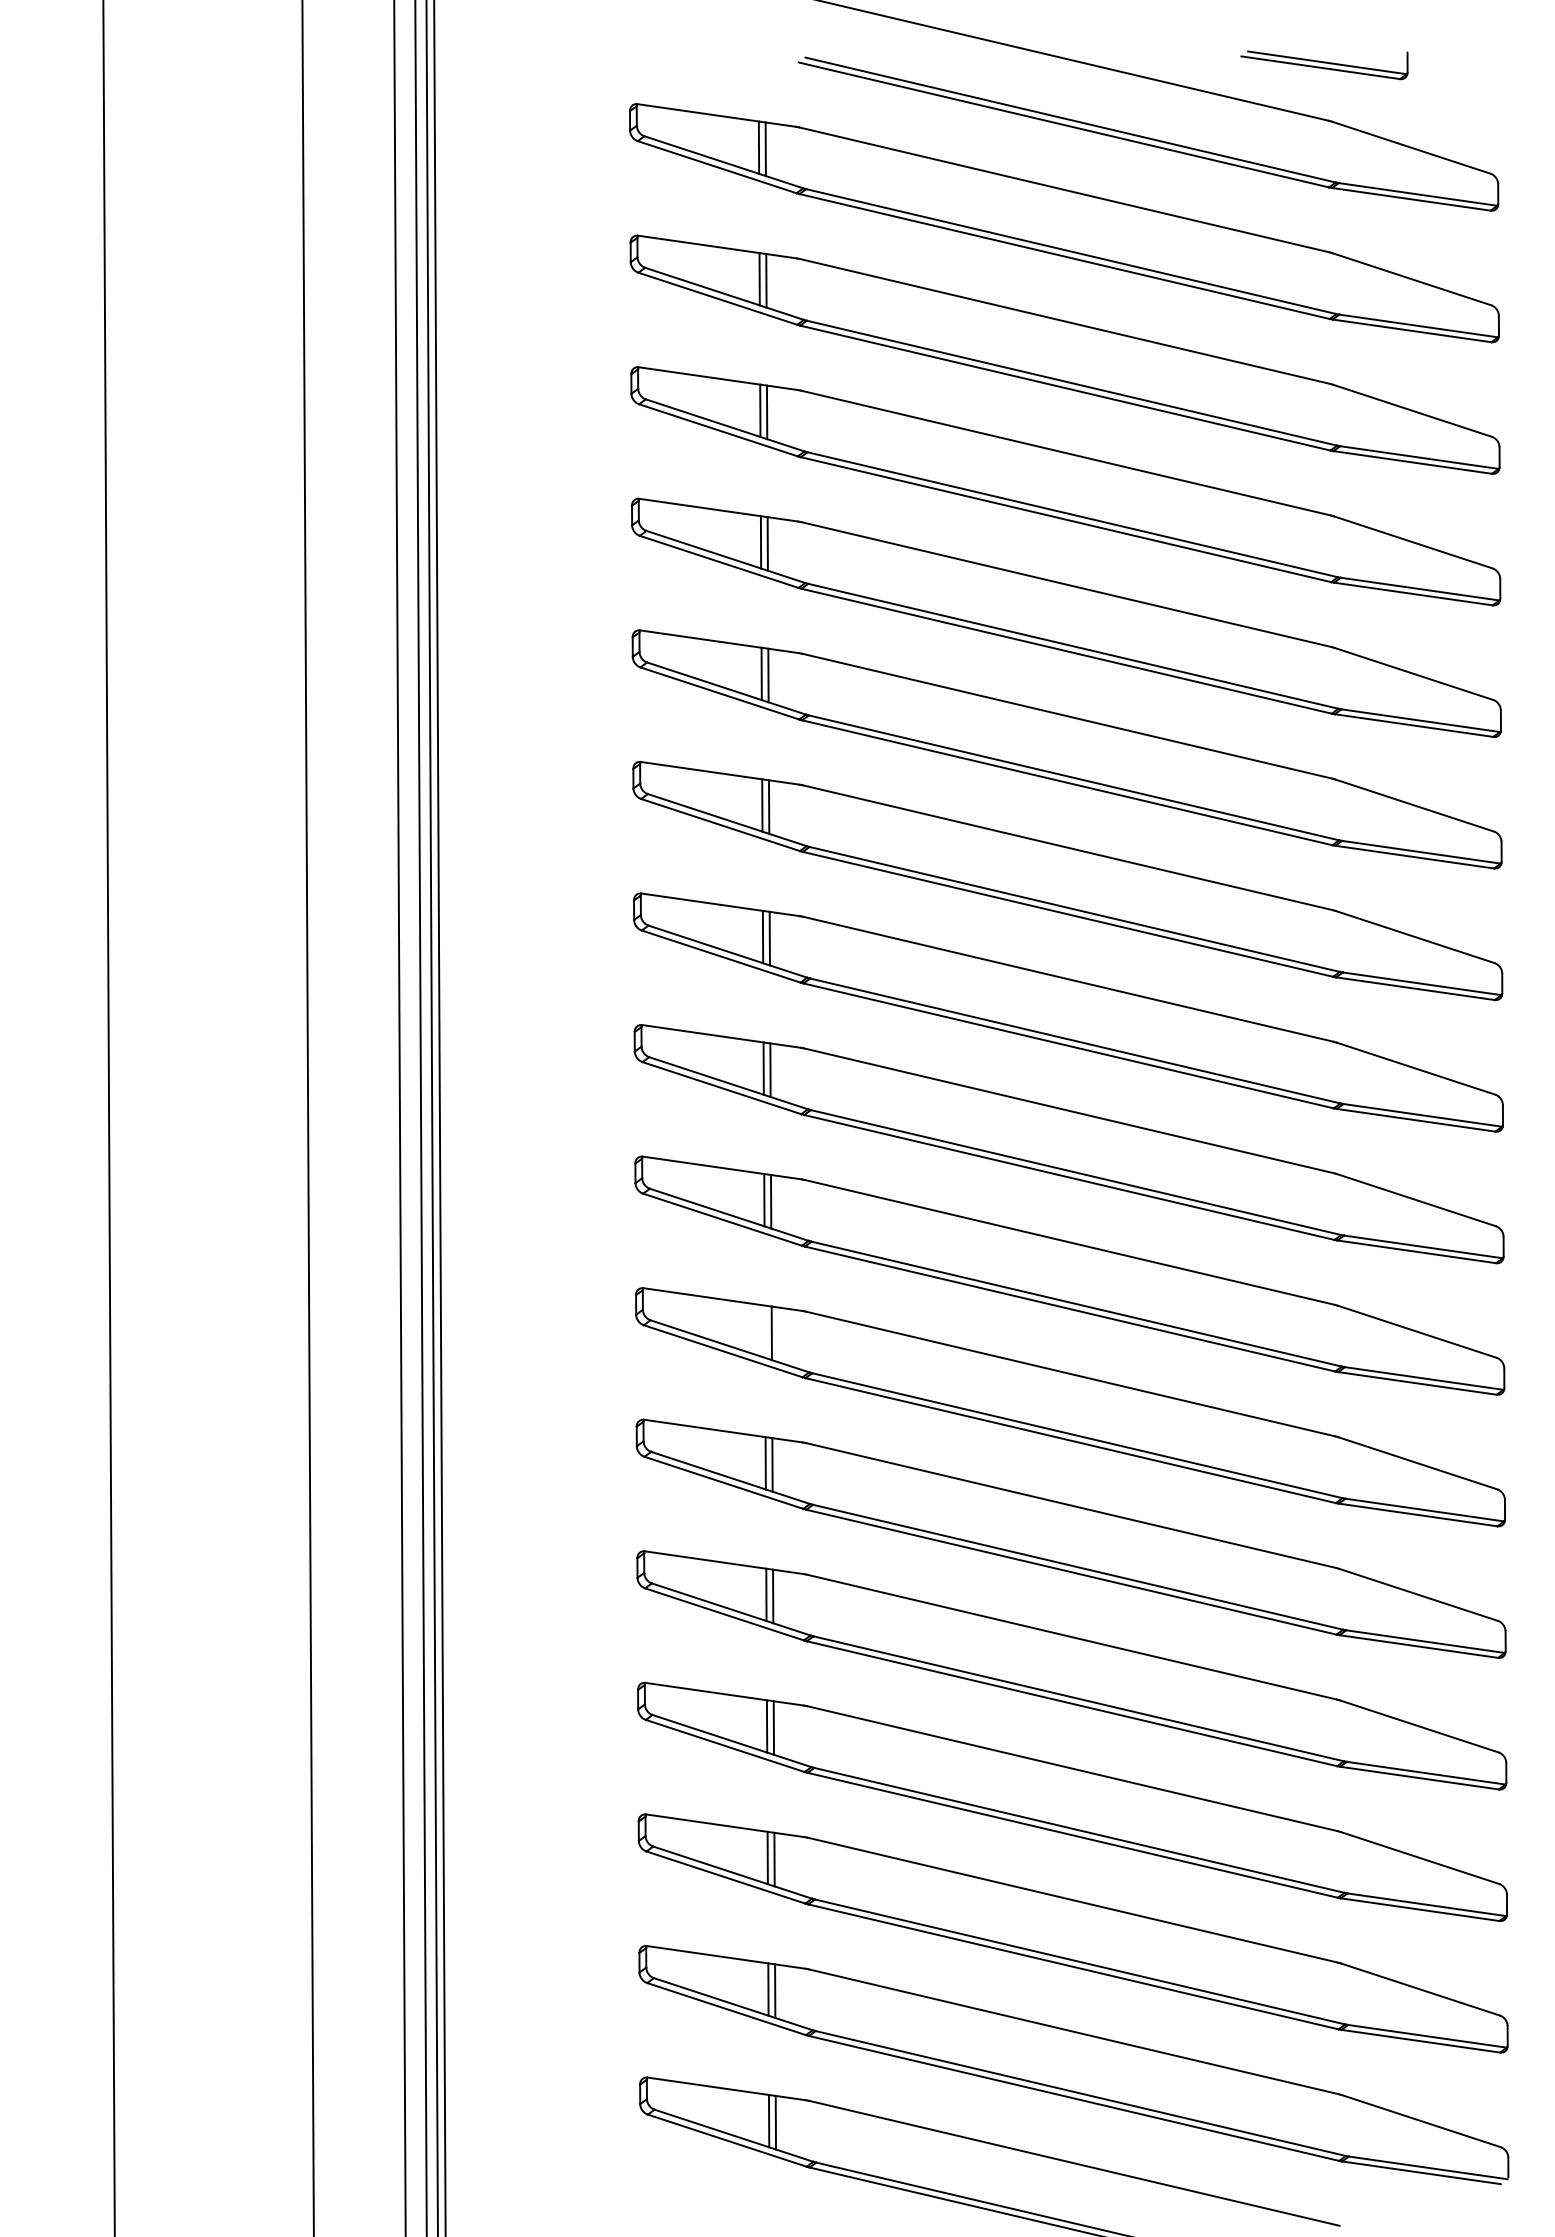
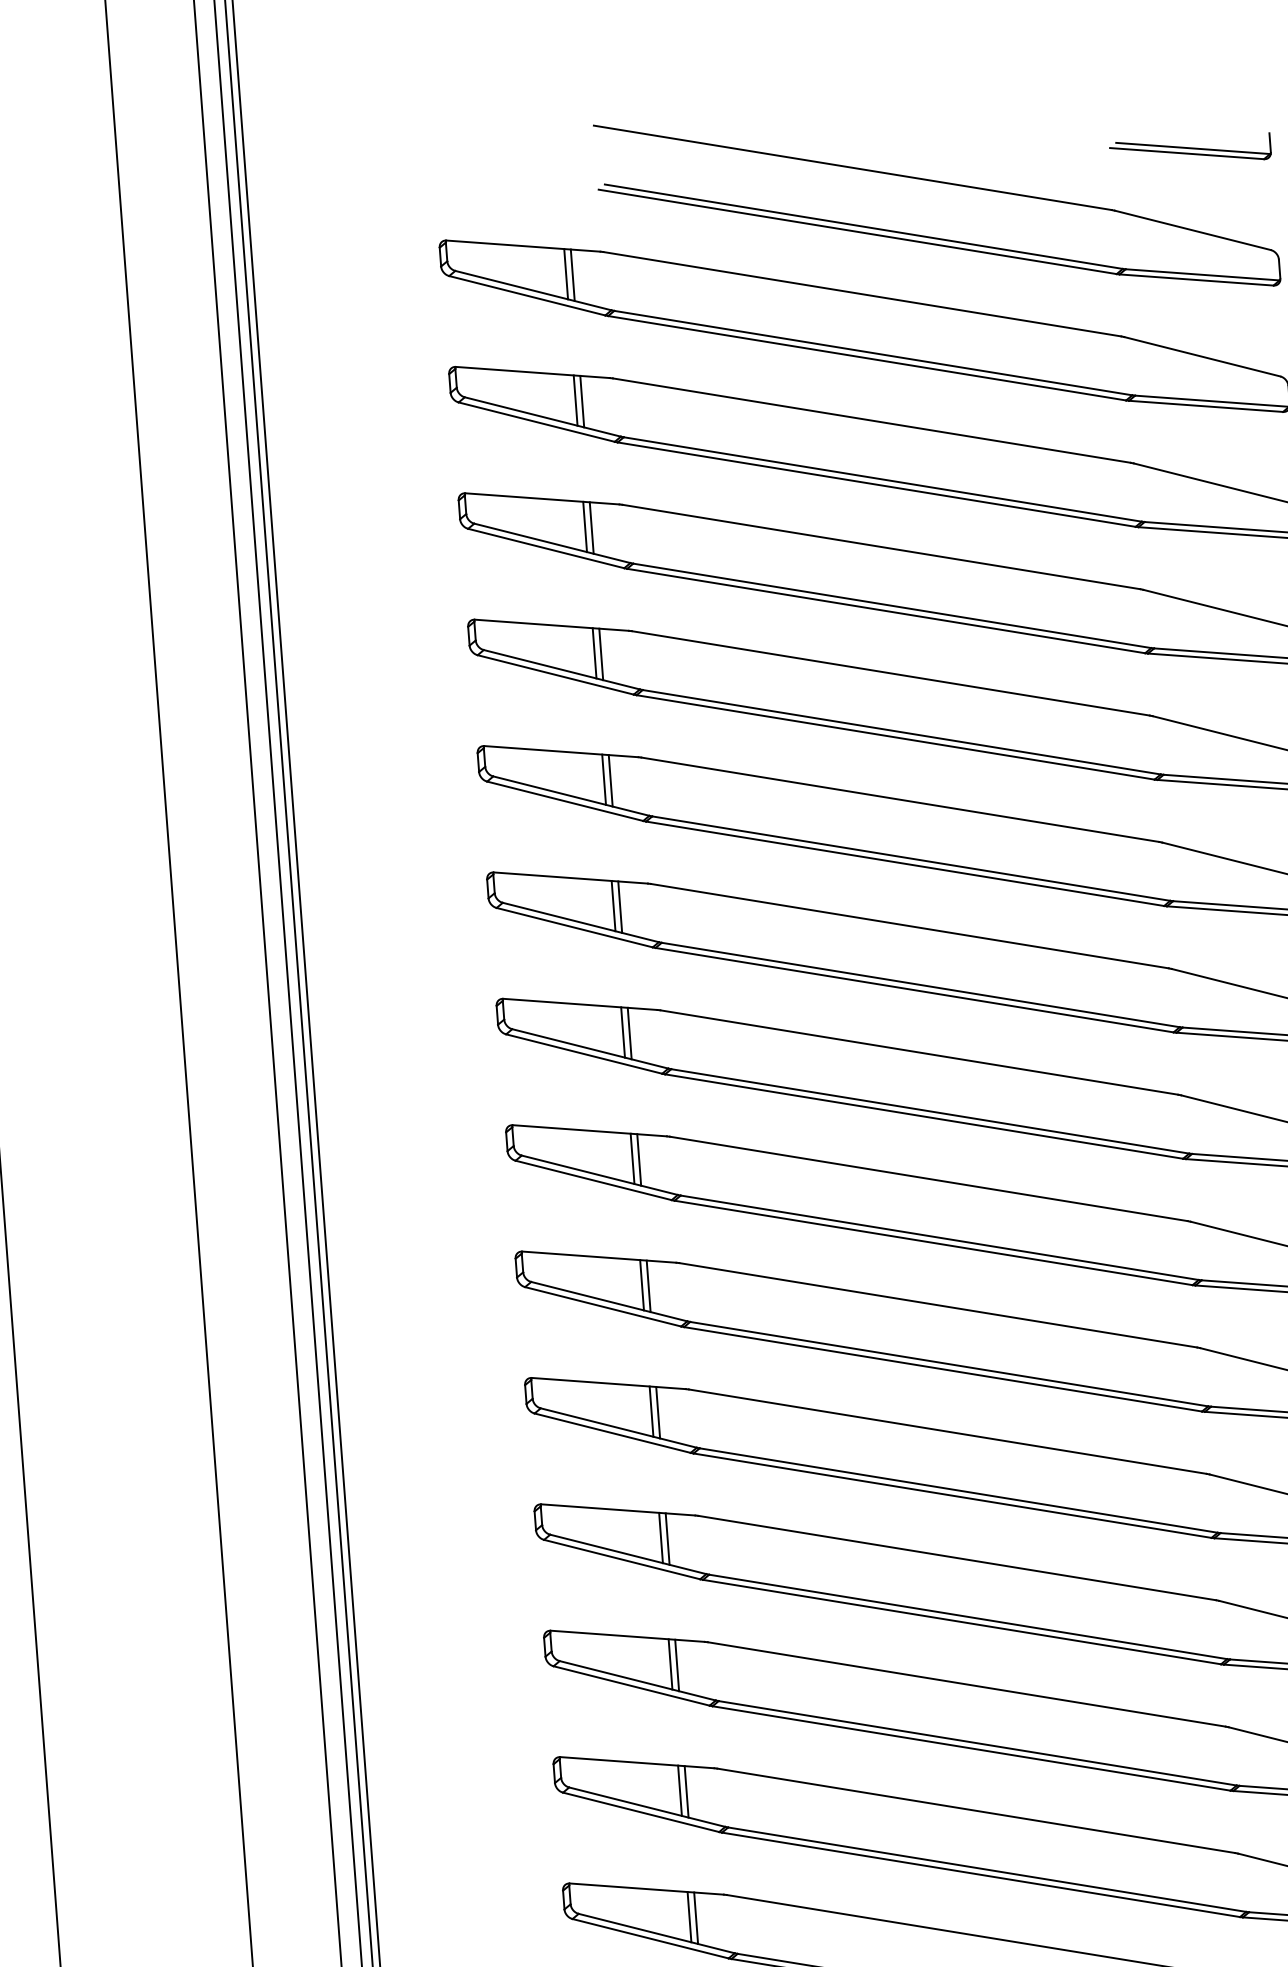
part: (1324, 65) -> (1190, 151), moved
line: (764, 1331) -> (650, 1411), added

